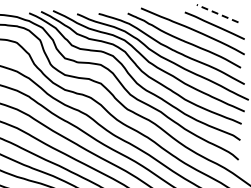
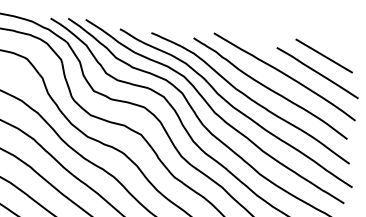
line: (217, 13) -> (324, 55), dashed -> solid

